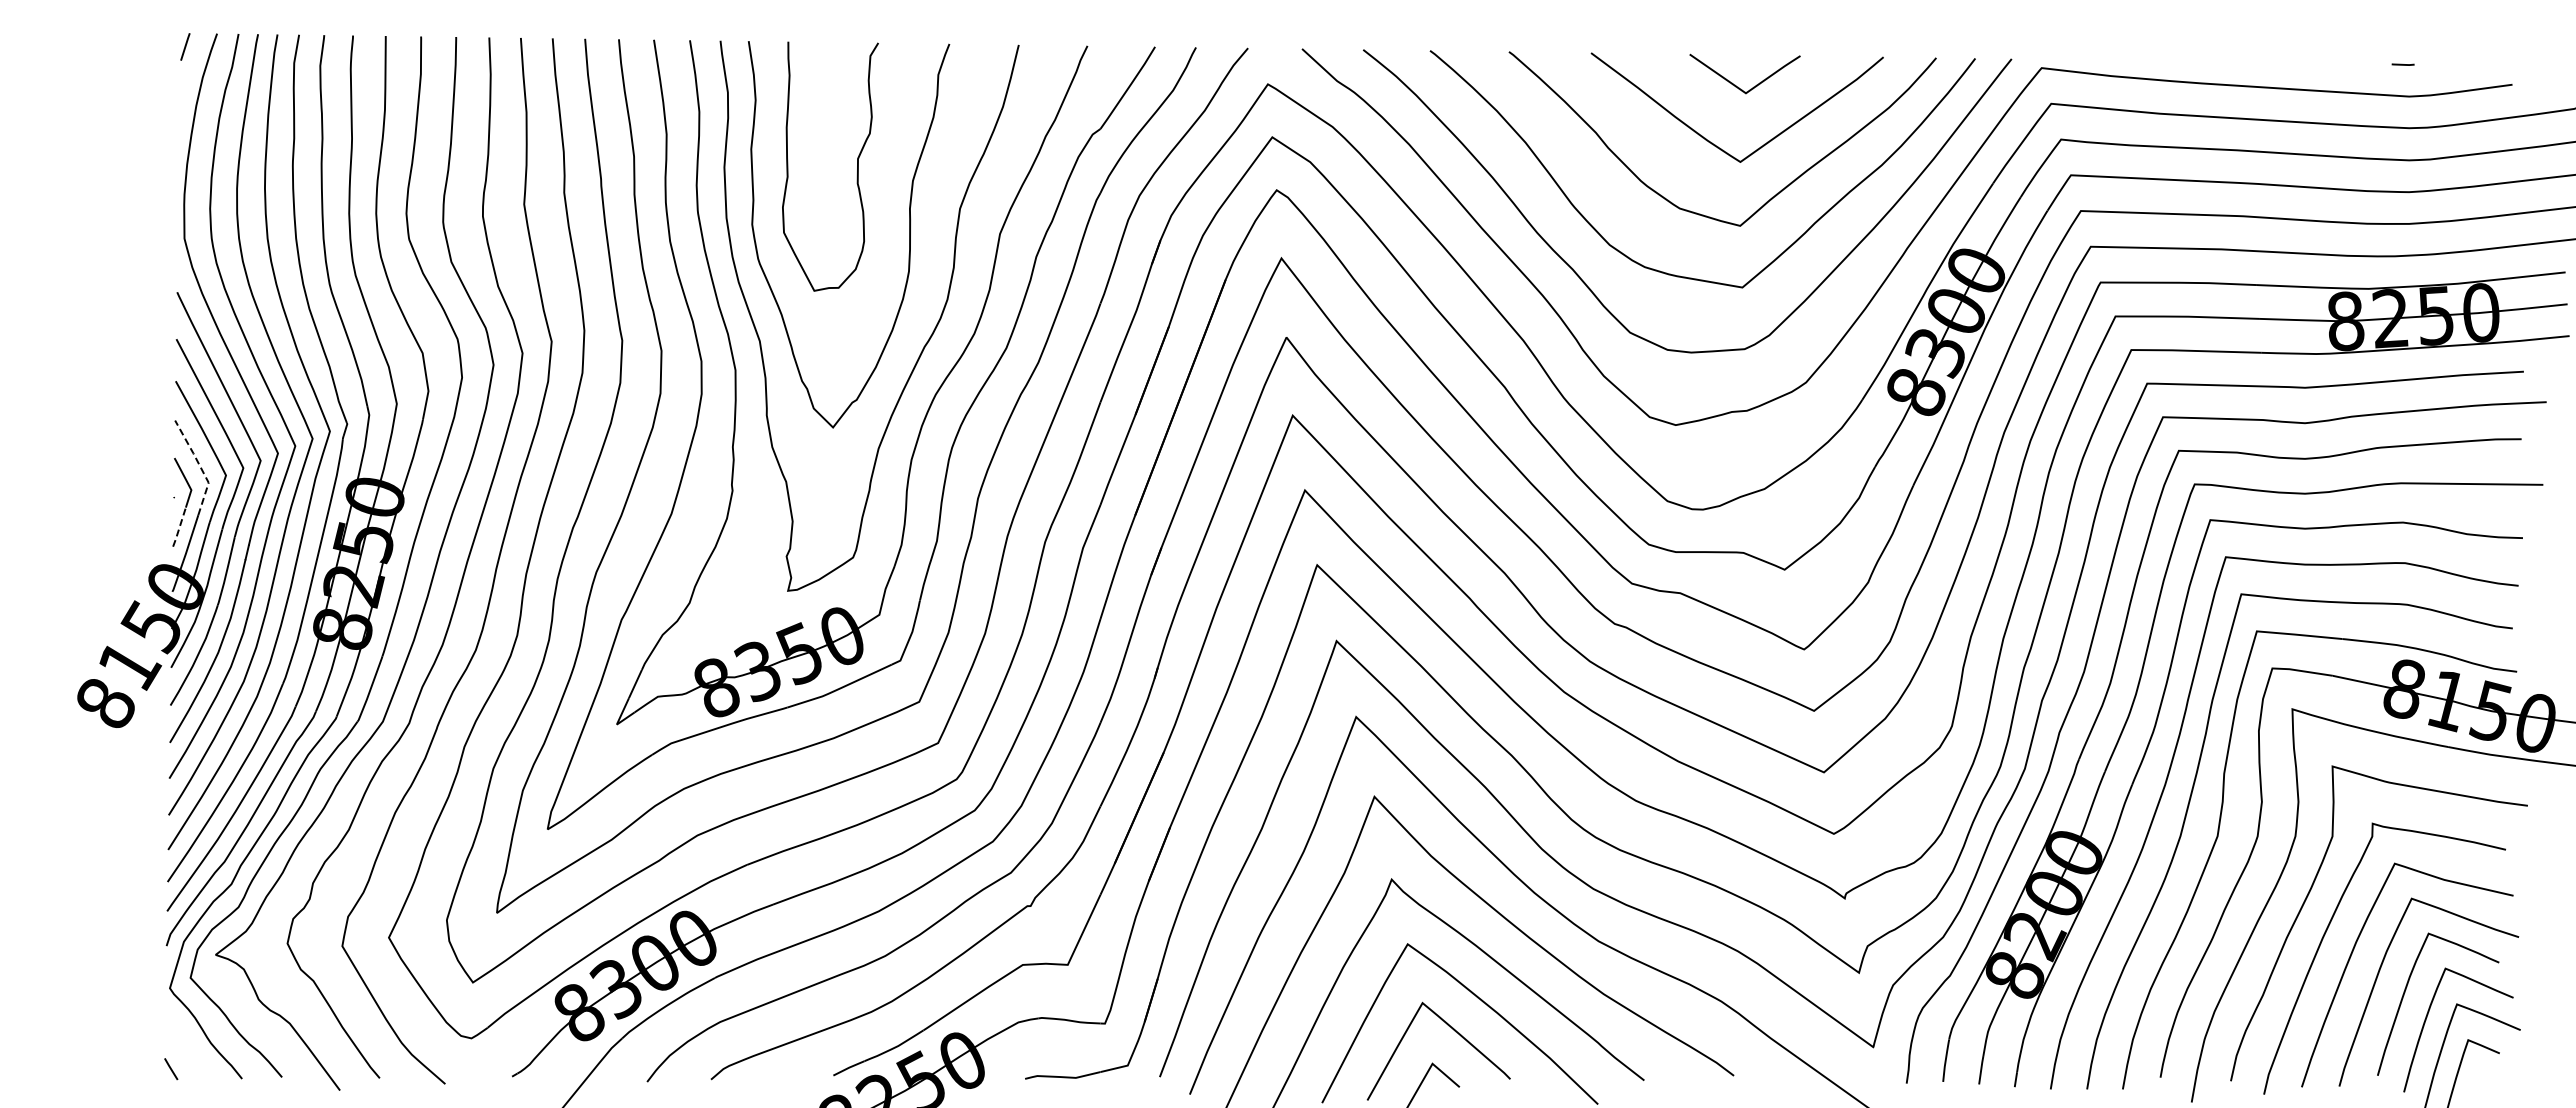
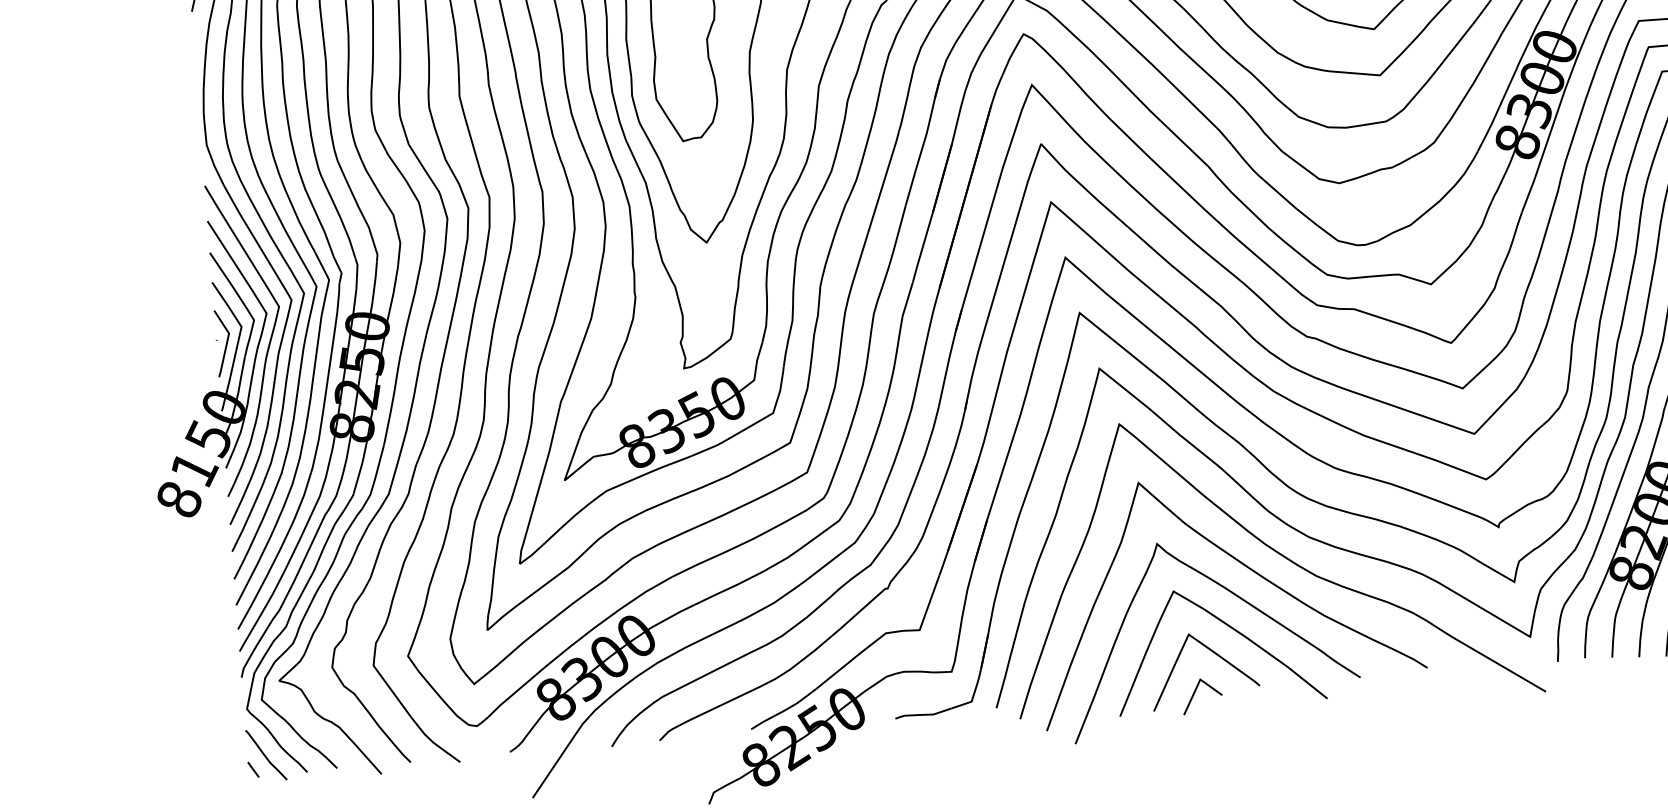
line: (200, 466) -> (234, 315), dashed -> solid
line: (179, 527) -> (222, 362), dashed -> solid
curve: (188, 1050) -> (265, 754), added

